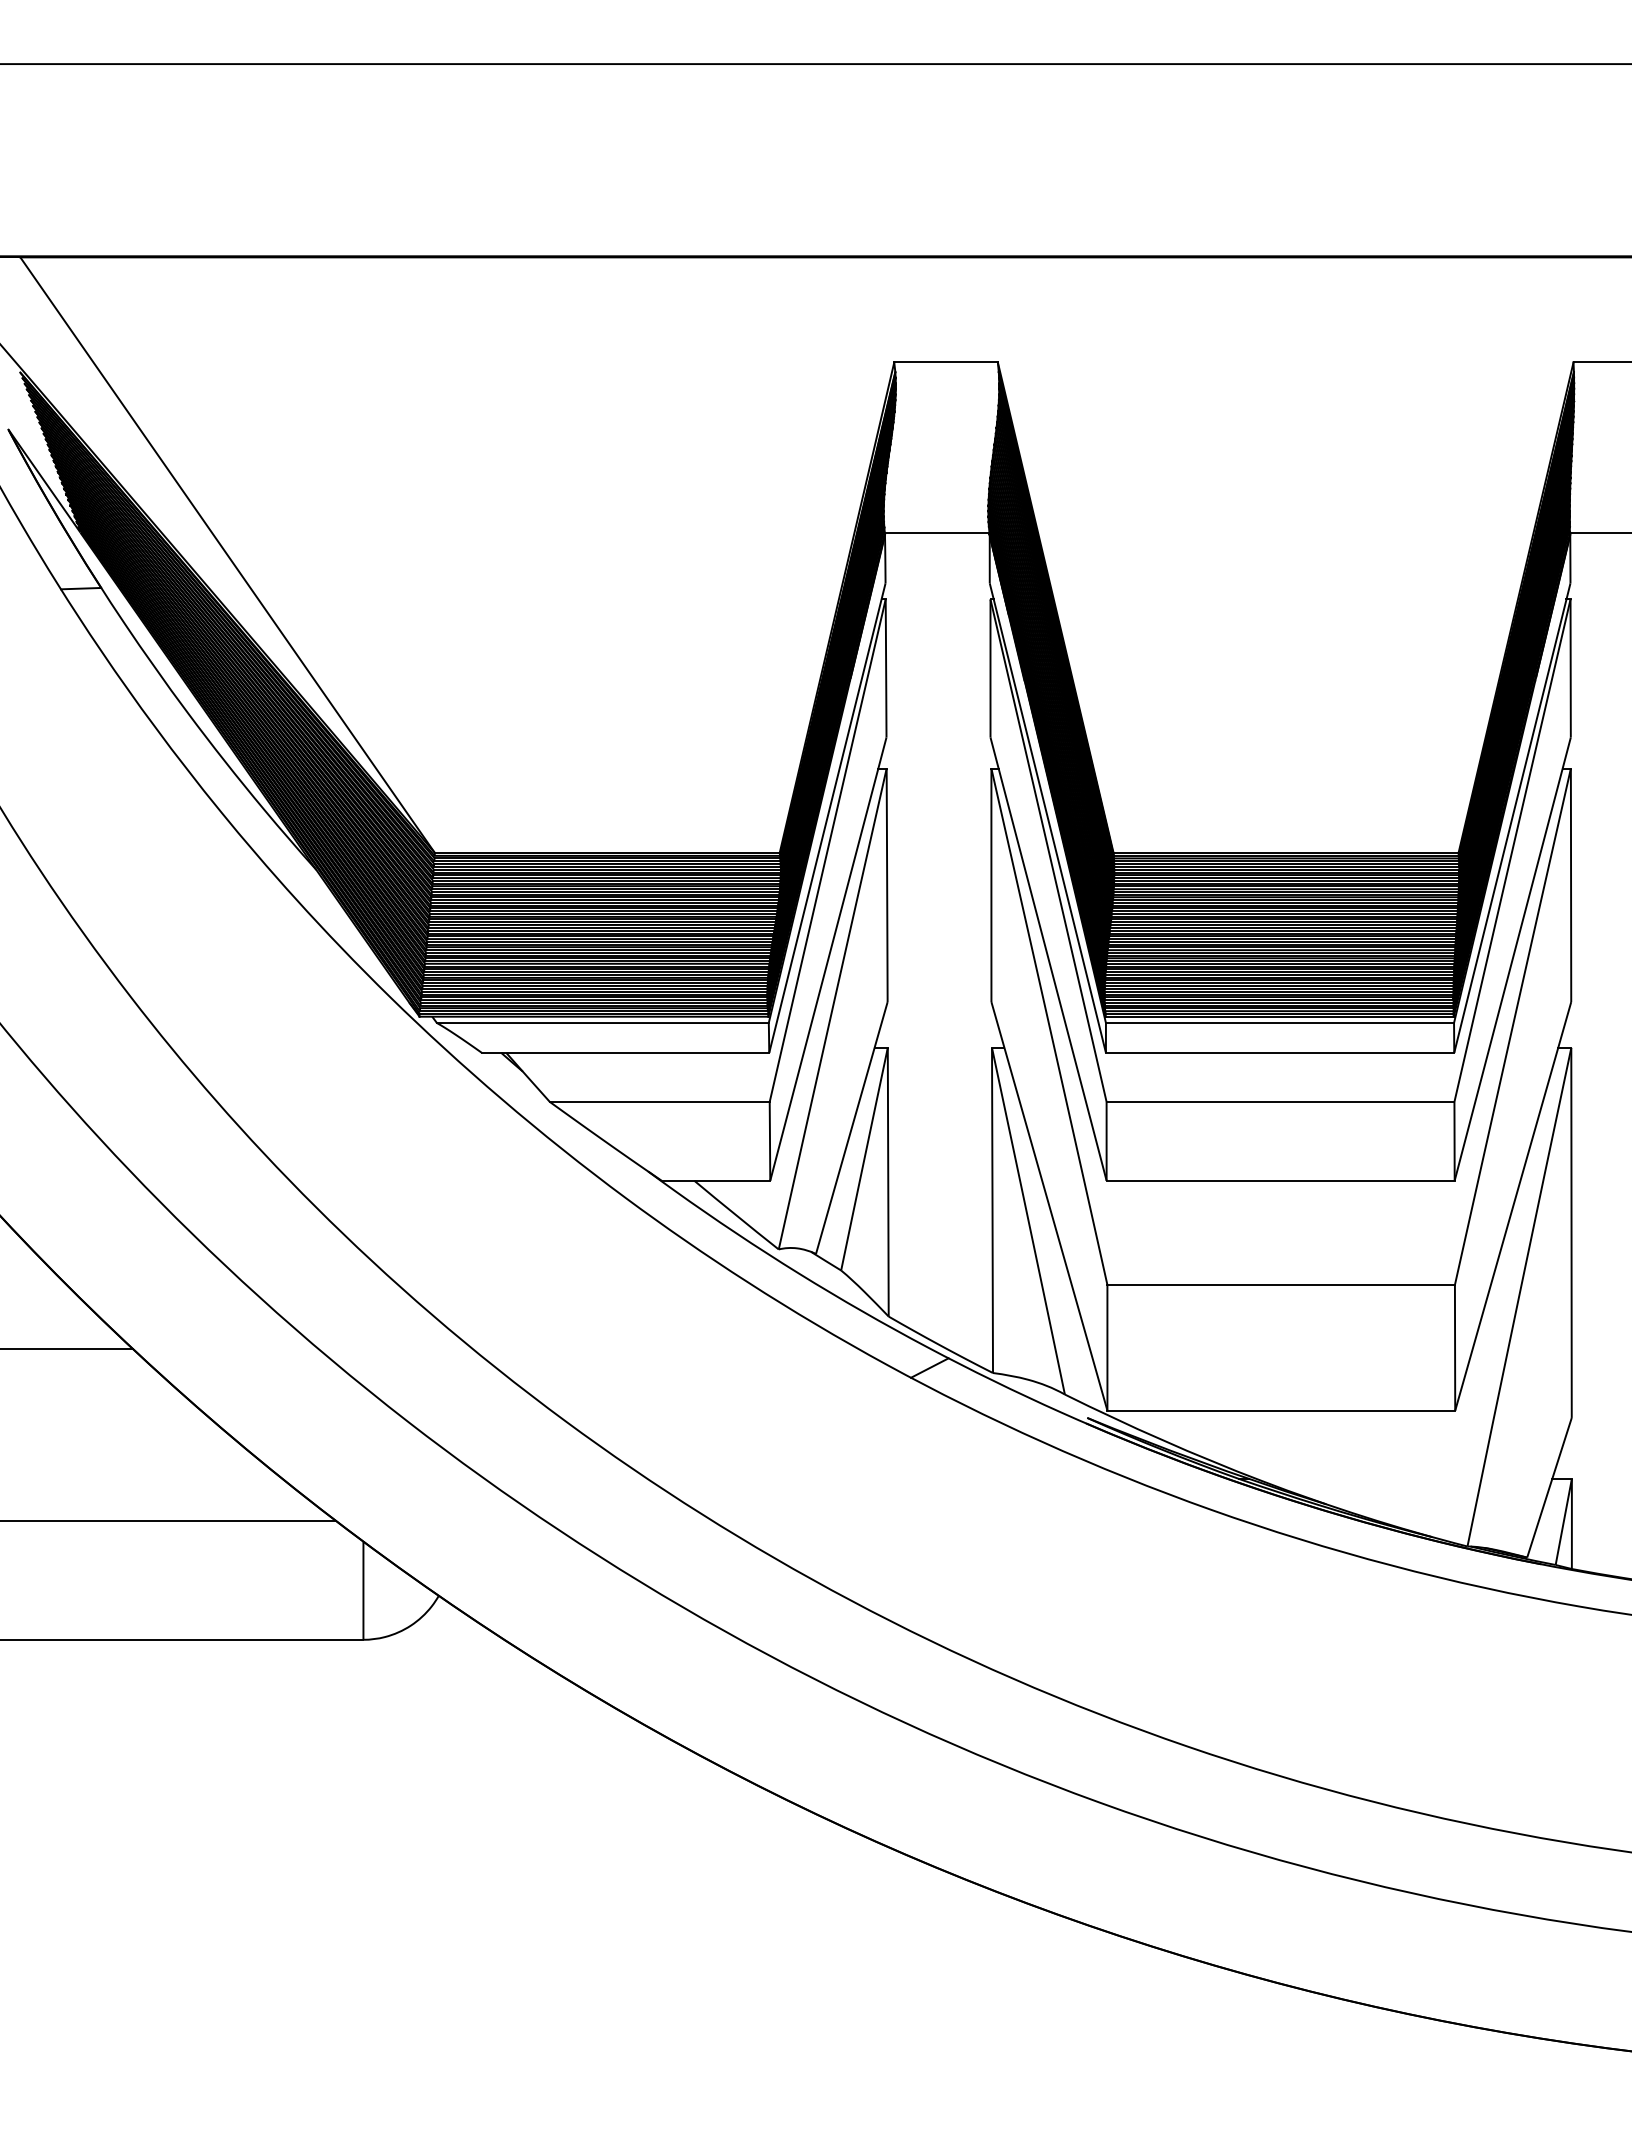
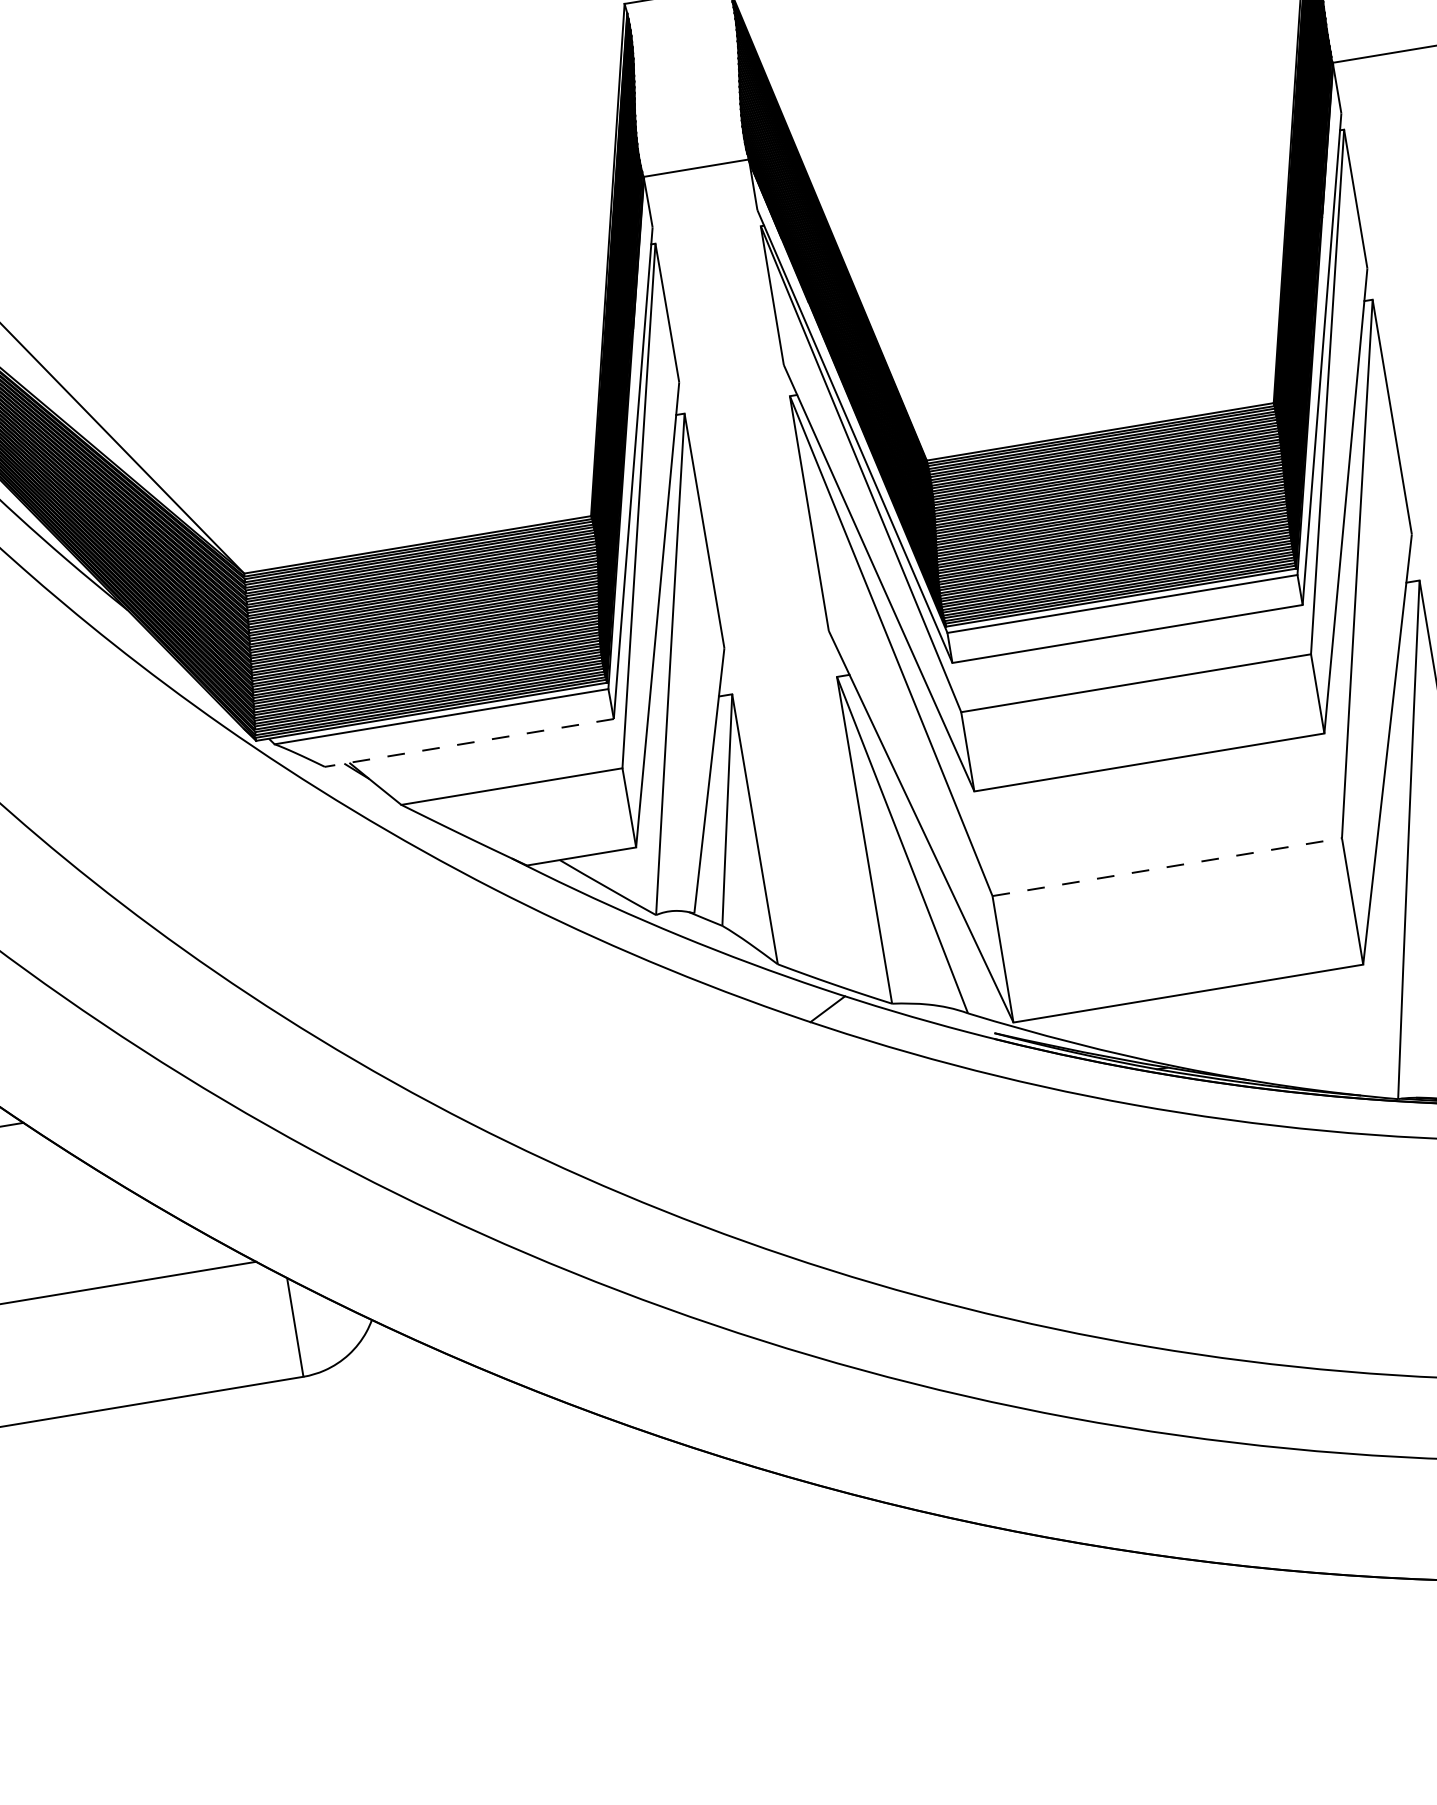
line: (625, 1052) -> (469, 742), solid -> dashed
line: (1281, 1284) -> (1167, 866), solid -> dashed

